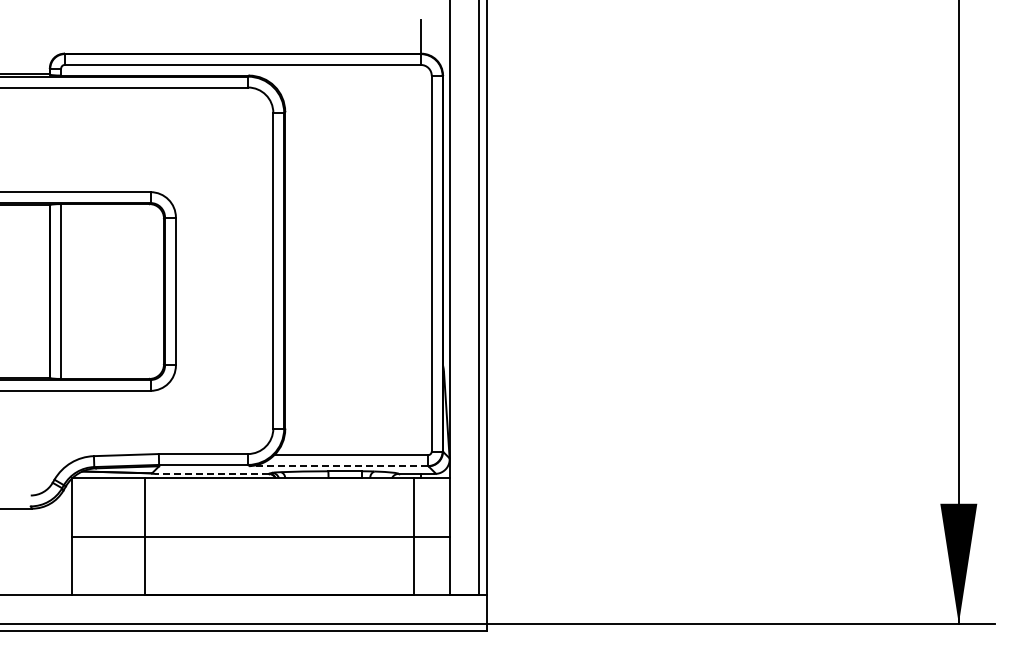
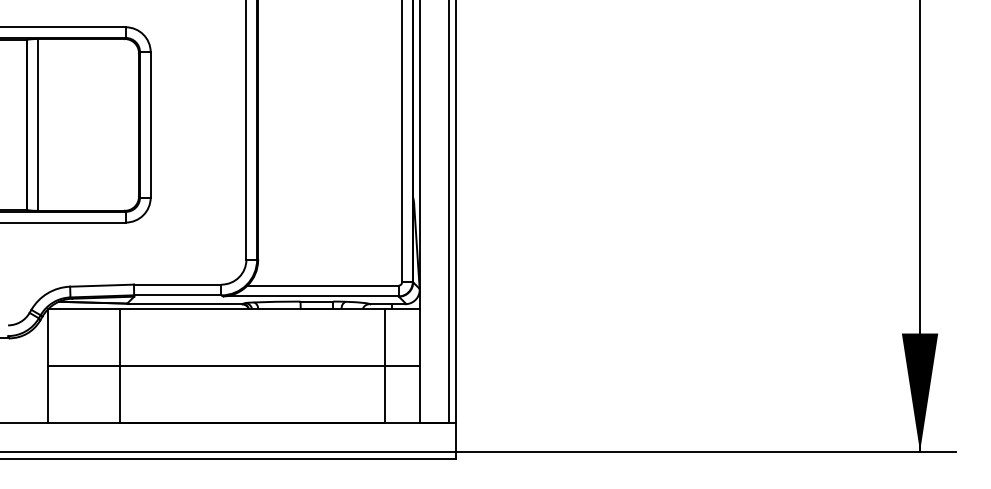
line: (338, 466) -> (310, 296), dashed -> solid
line: (211, 473) -> (185, 303), dashed -> solid

